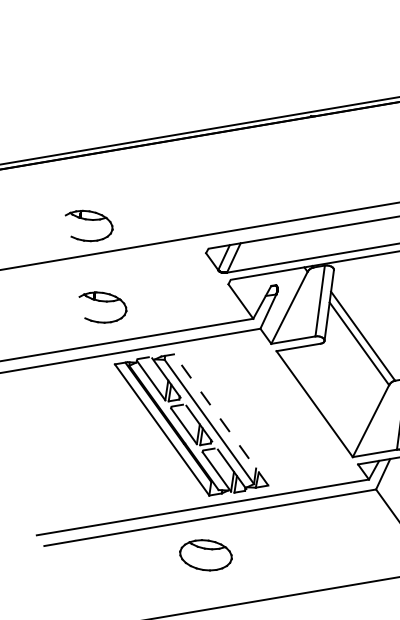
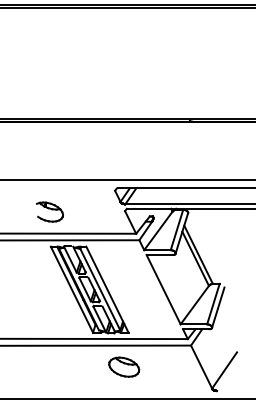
part: (88, 224) -> (49, 162), removed
line: (221, 419) -> (107, 289), dashed -> solid
part: (206, 554) -> (124, 366), moved

